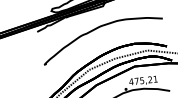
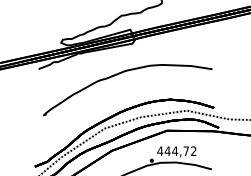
text: (146, 80) -> (180, 151), 475,21 -> 444,72

